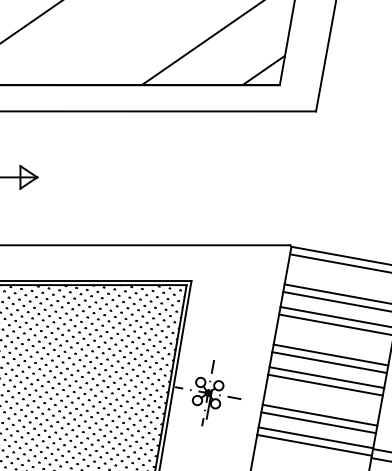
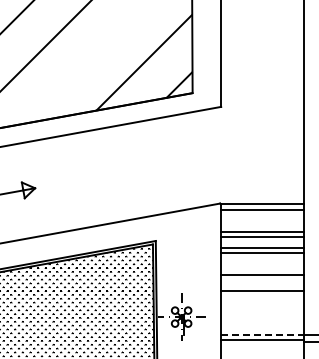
line: (329, 362) -> (262, 280), removed
line: (325, 384) -> (262, 296), removed
line: (320, 415) -> (262, 318), removed
line: (318, 422) -> (262, 323), removed
line: (317, 437) -> (263, 334), solid -> dashed

